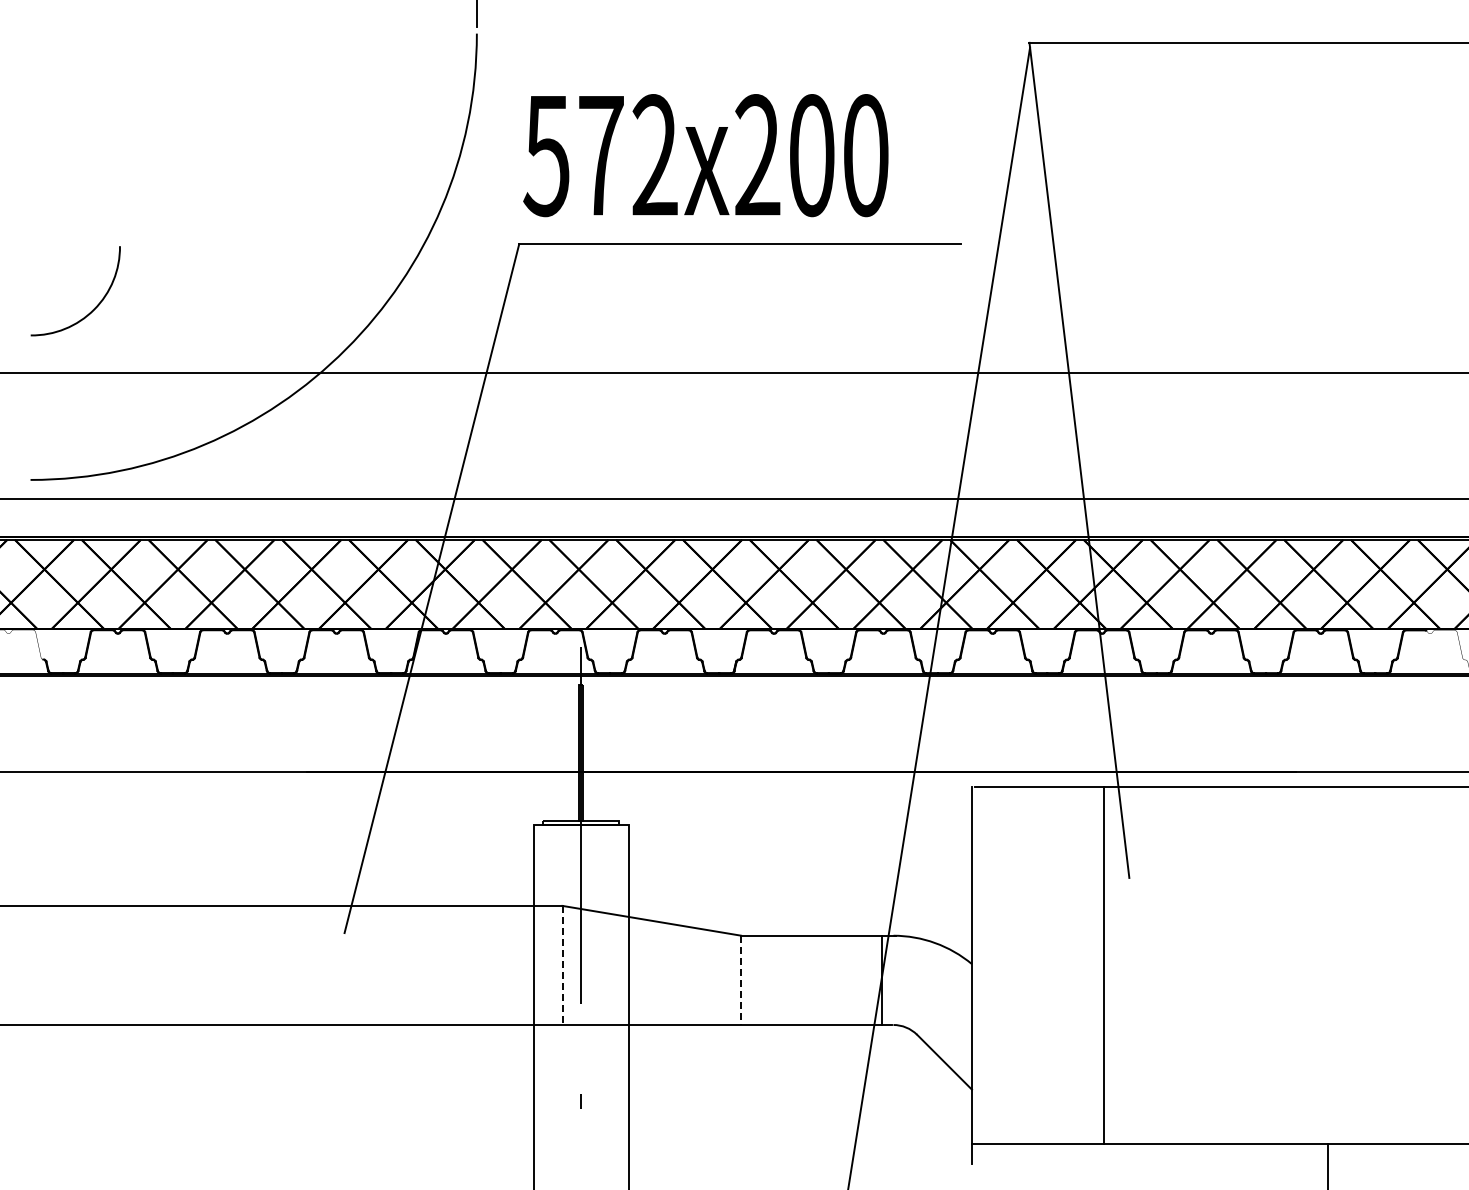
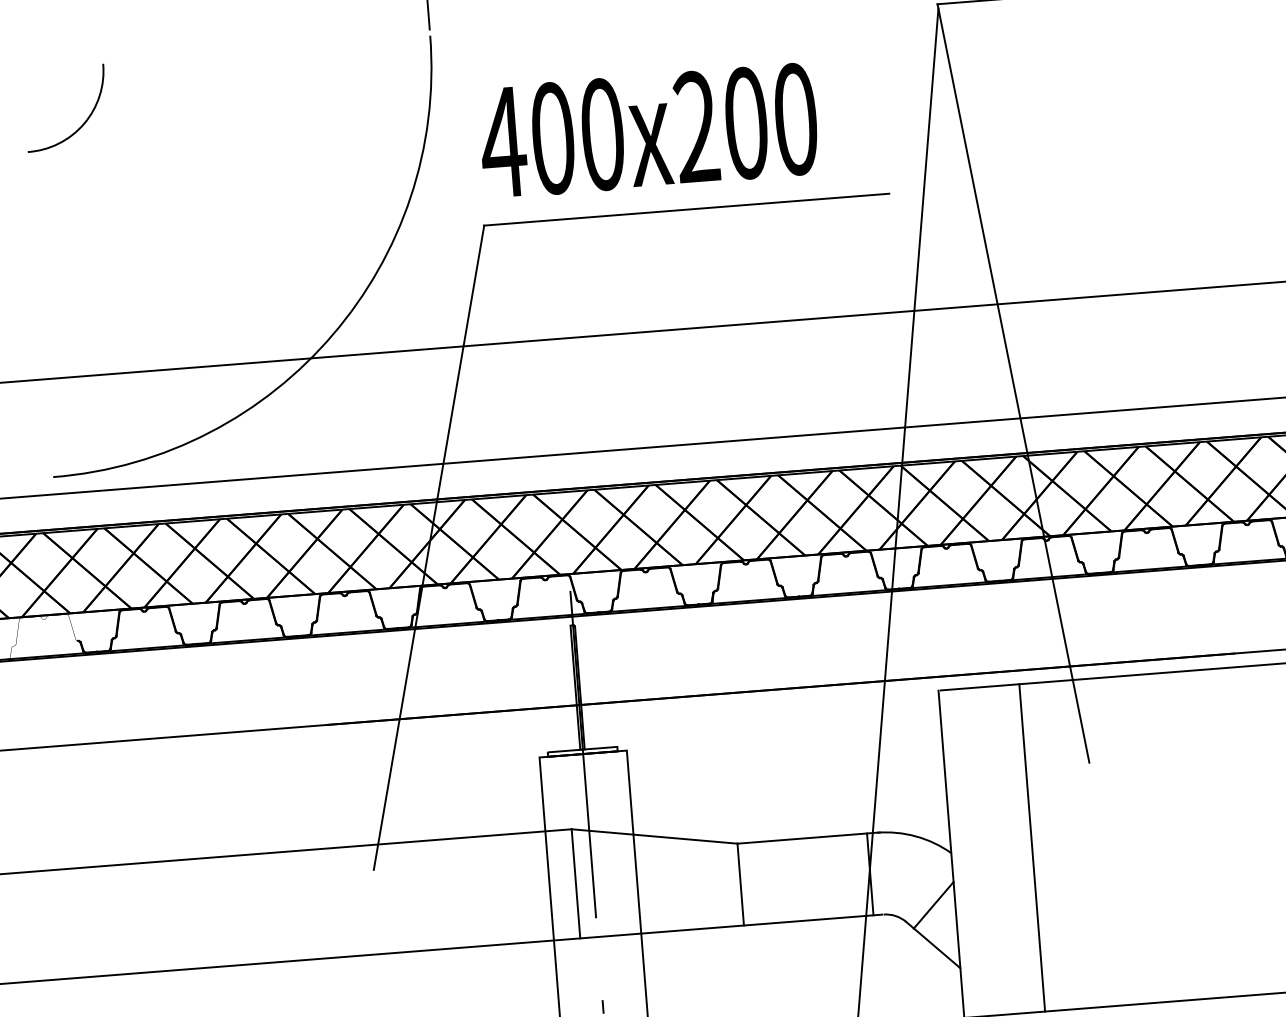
text: (599, 155) -> (551, 138), 572 -> 400
arc: (93, 308) -> (83, 122), moved
line: (1104, 964) -> (1032, 847), moved
line: (562, 965) -> (575, 883), dashed -> solid
line: (741, 980) -> (741, 884), dashed -> solid
line: (948, 1018) -> (933, 904), added

